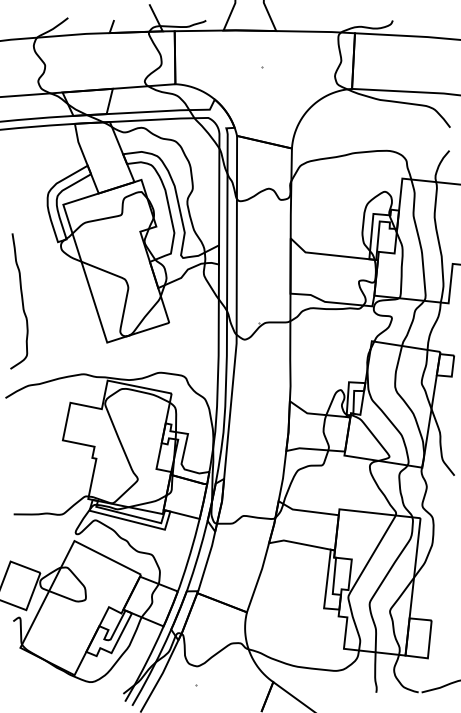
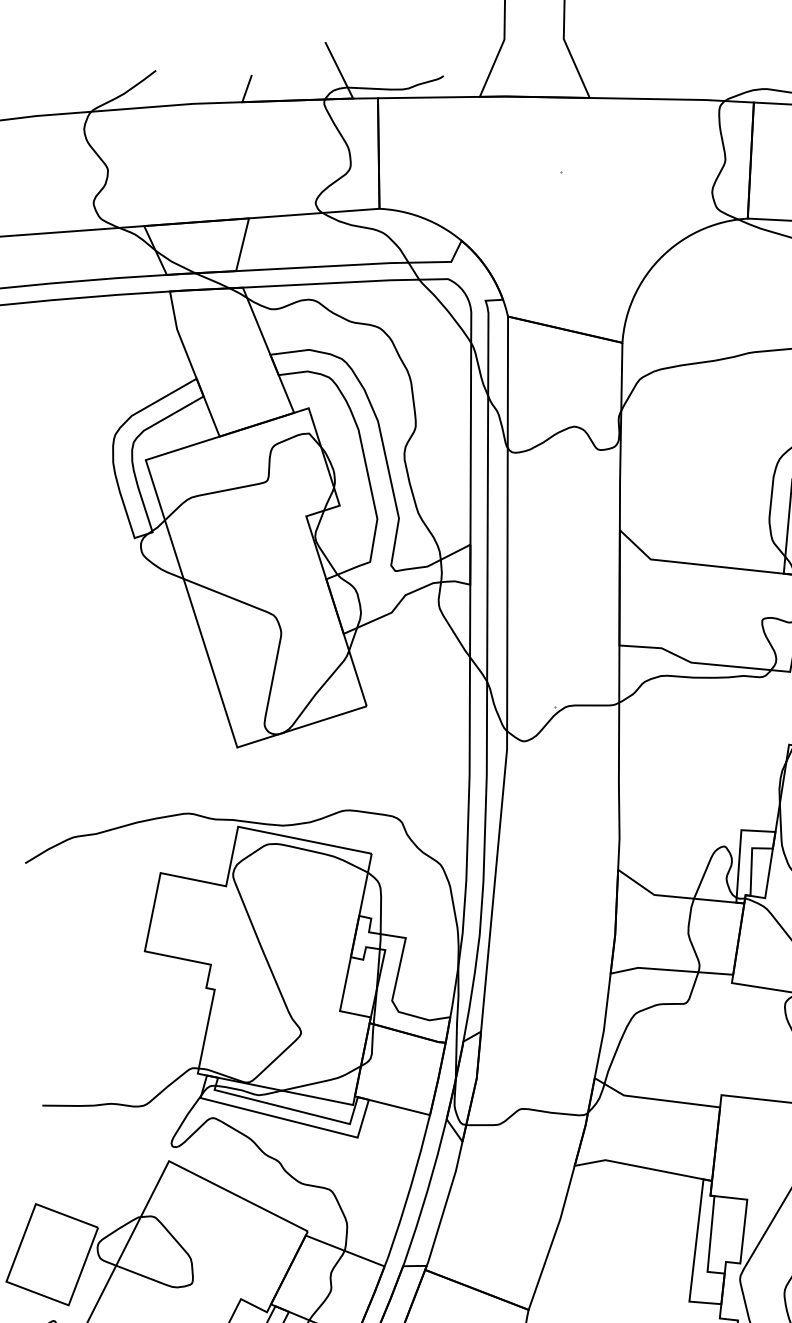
curve: (21, 301) -> (58, 661), removed

